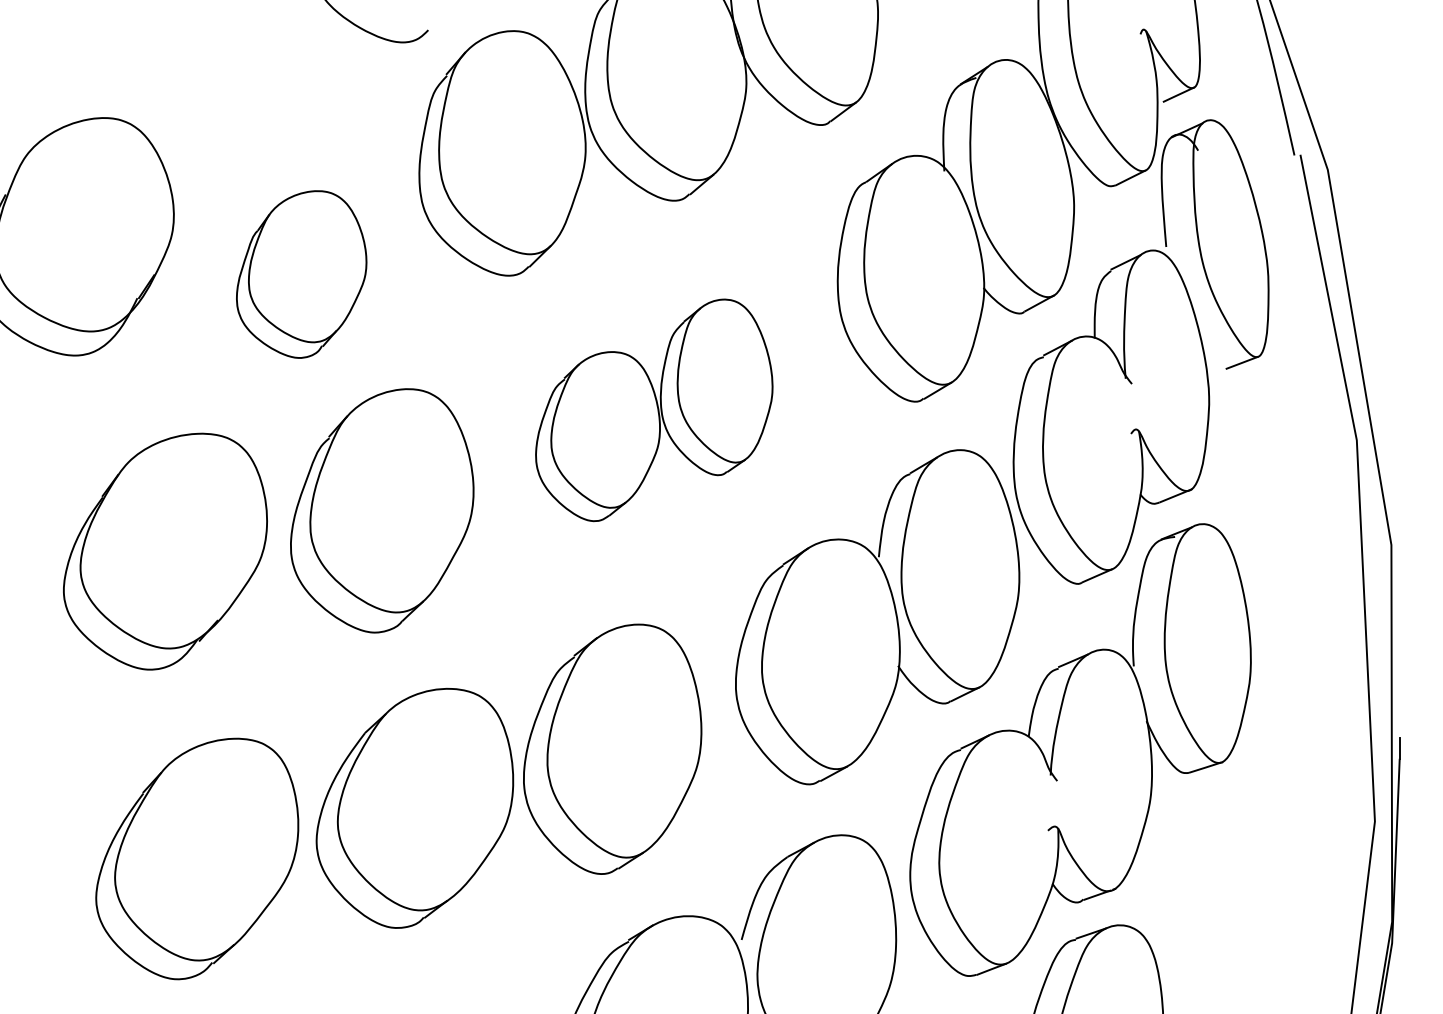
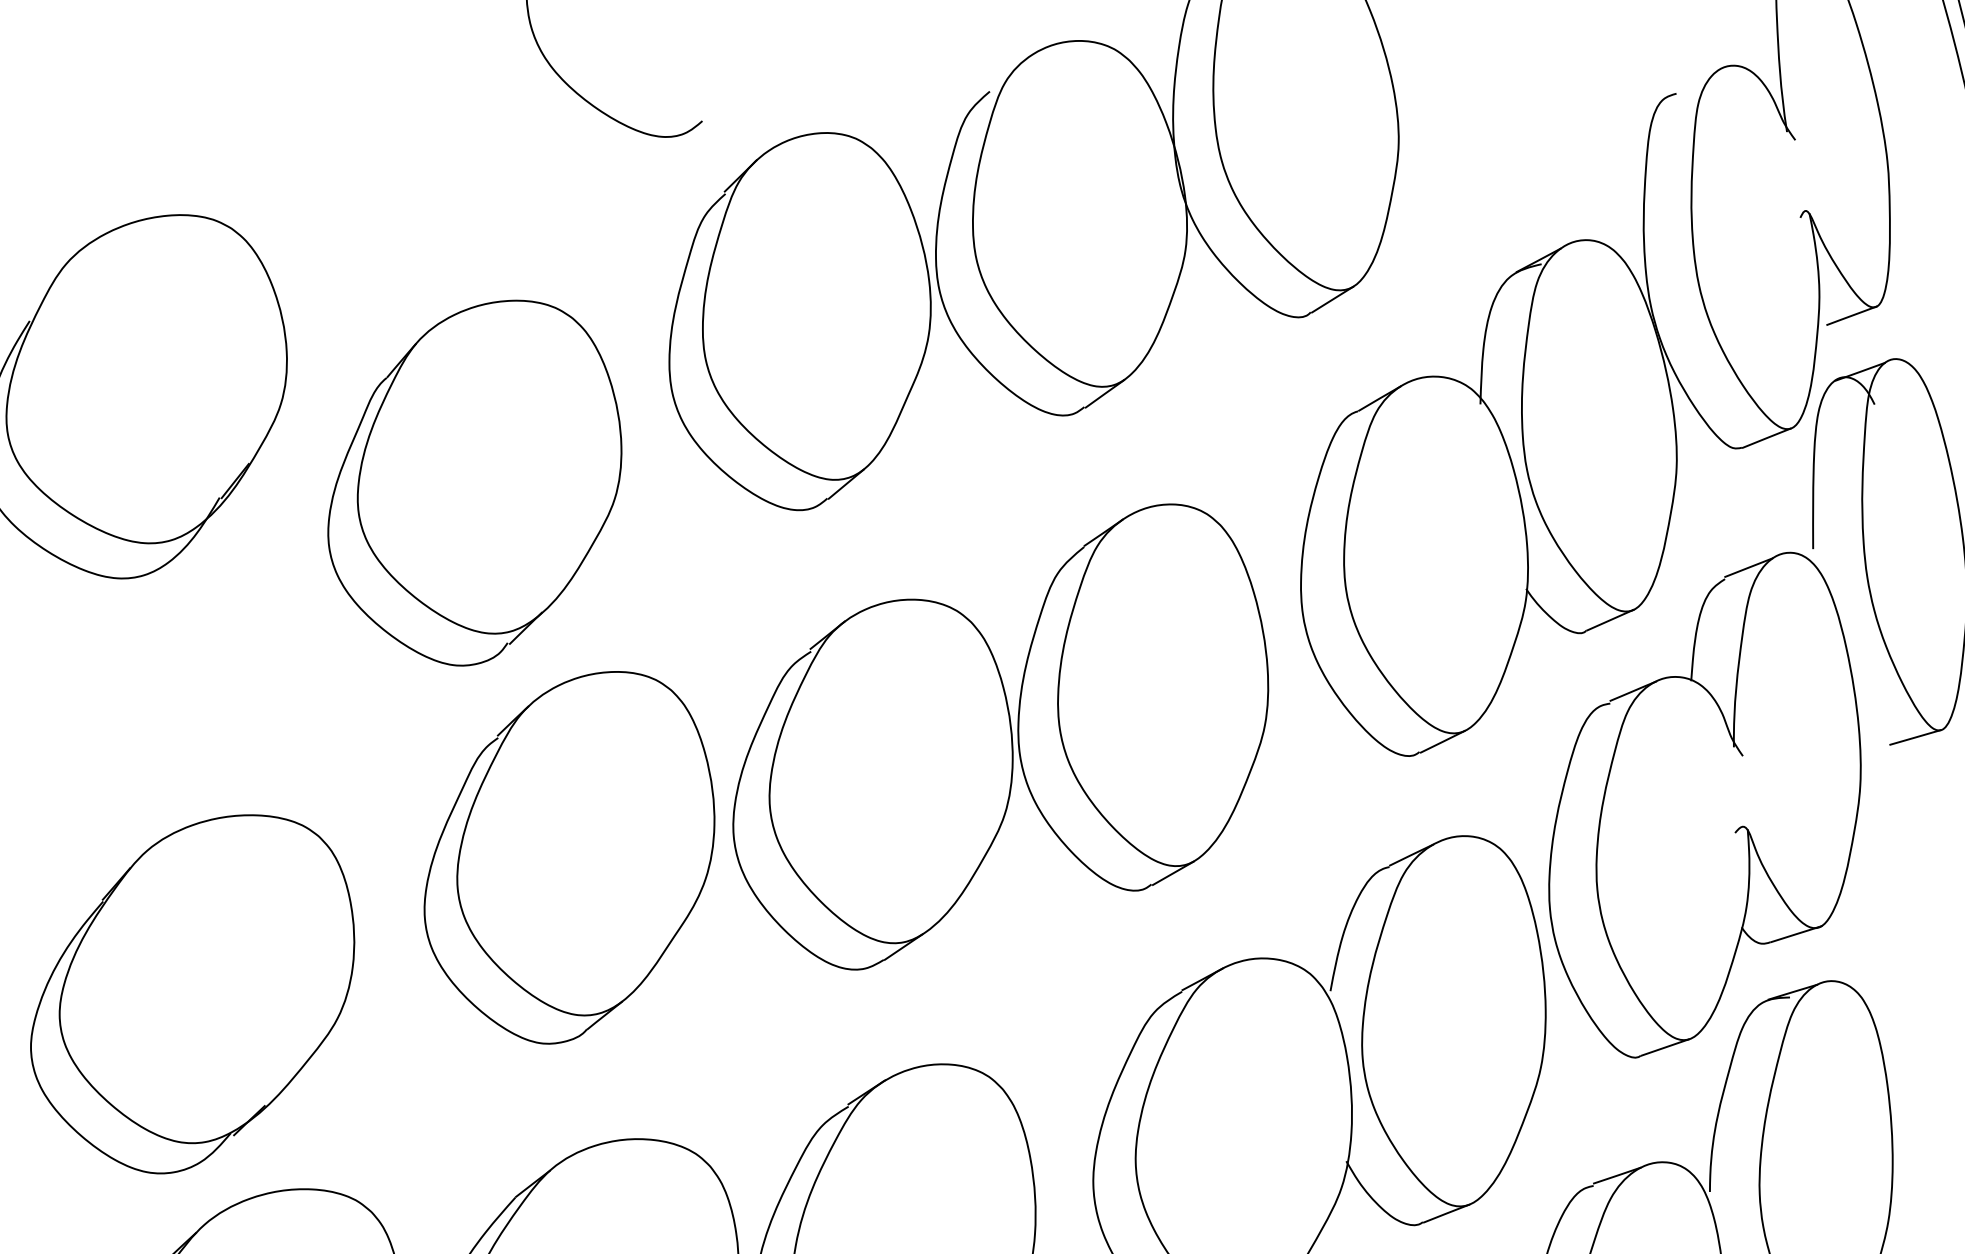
part: (301, 274) -> (475, 481), size x1.43
part: (654, 410) -> (1003, 736), size x1.43
part: (165, 551) -> (193, 992), moved

